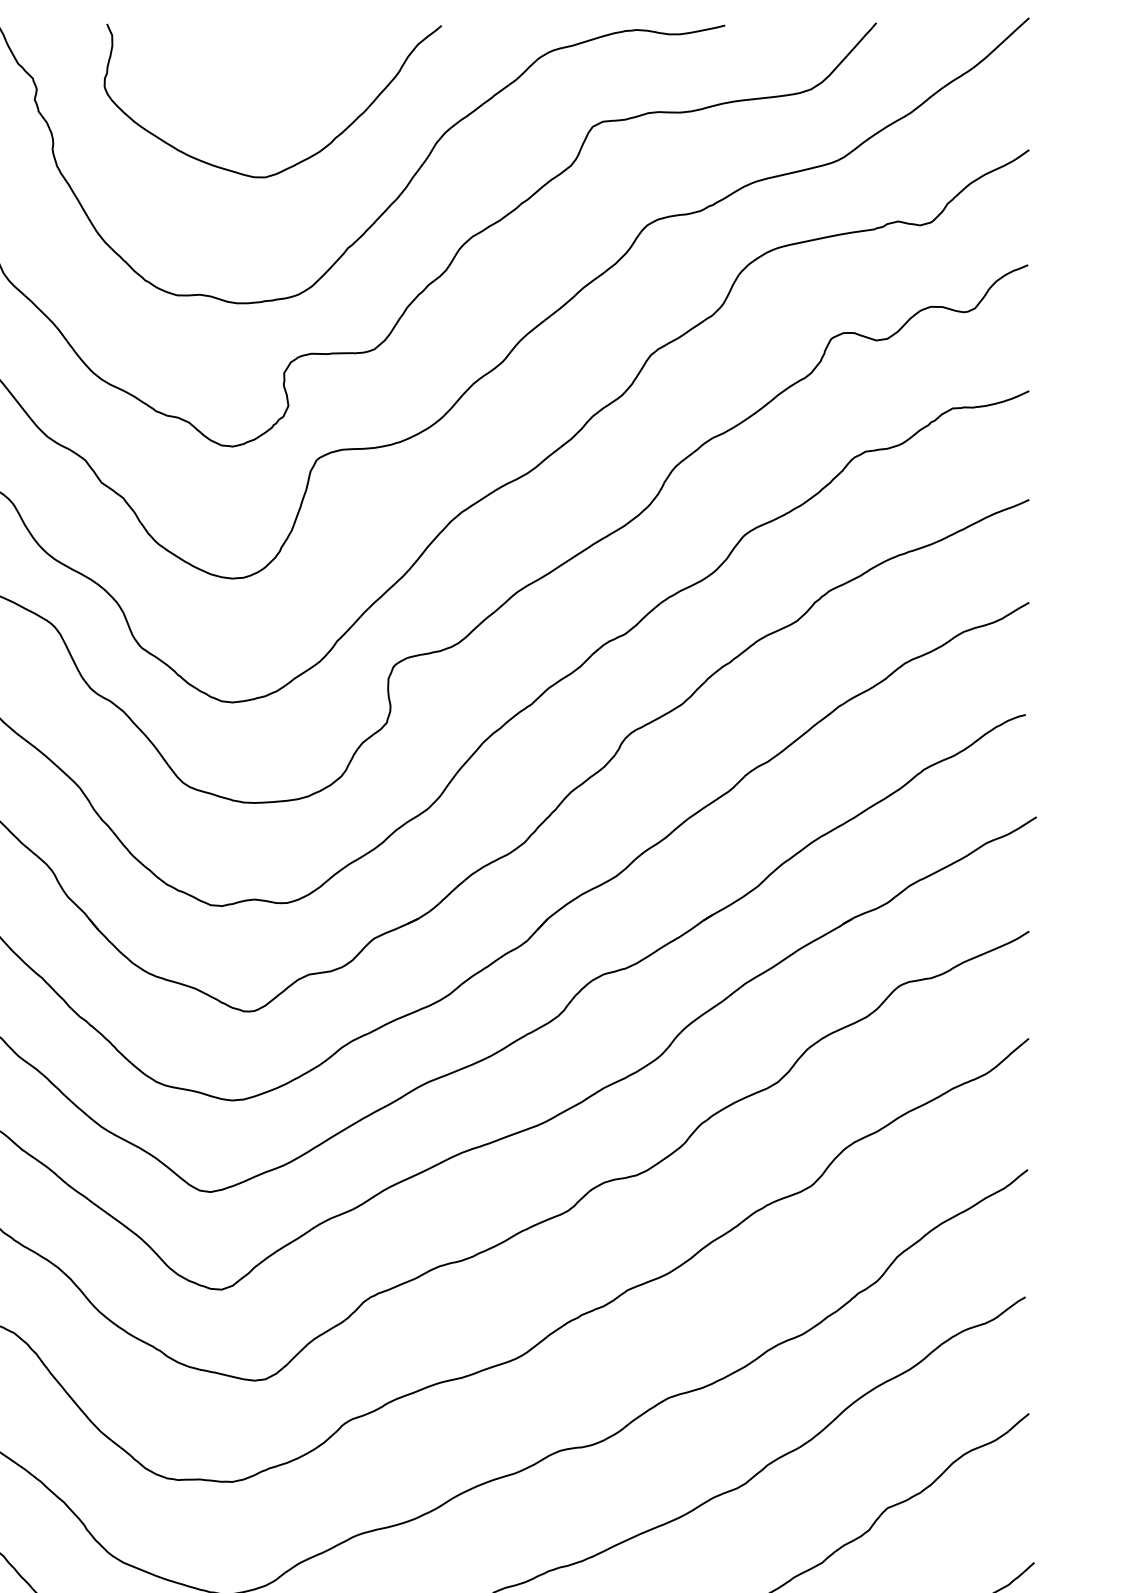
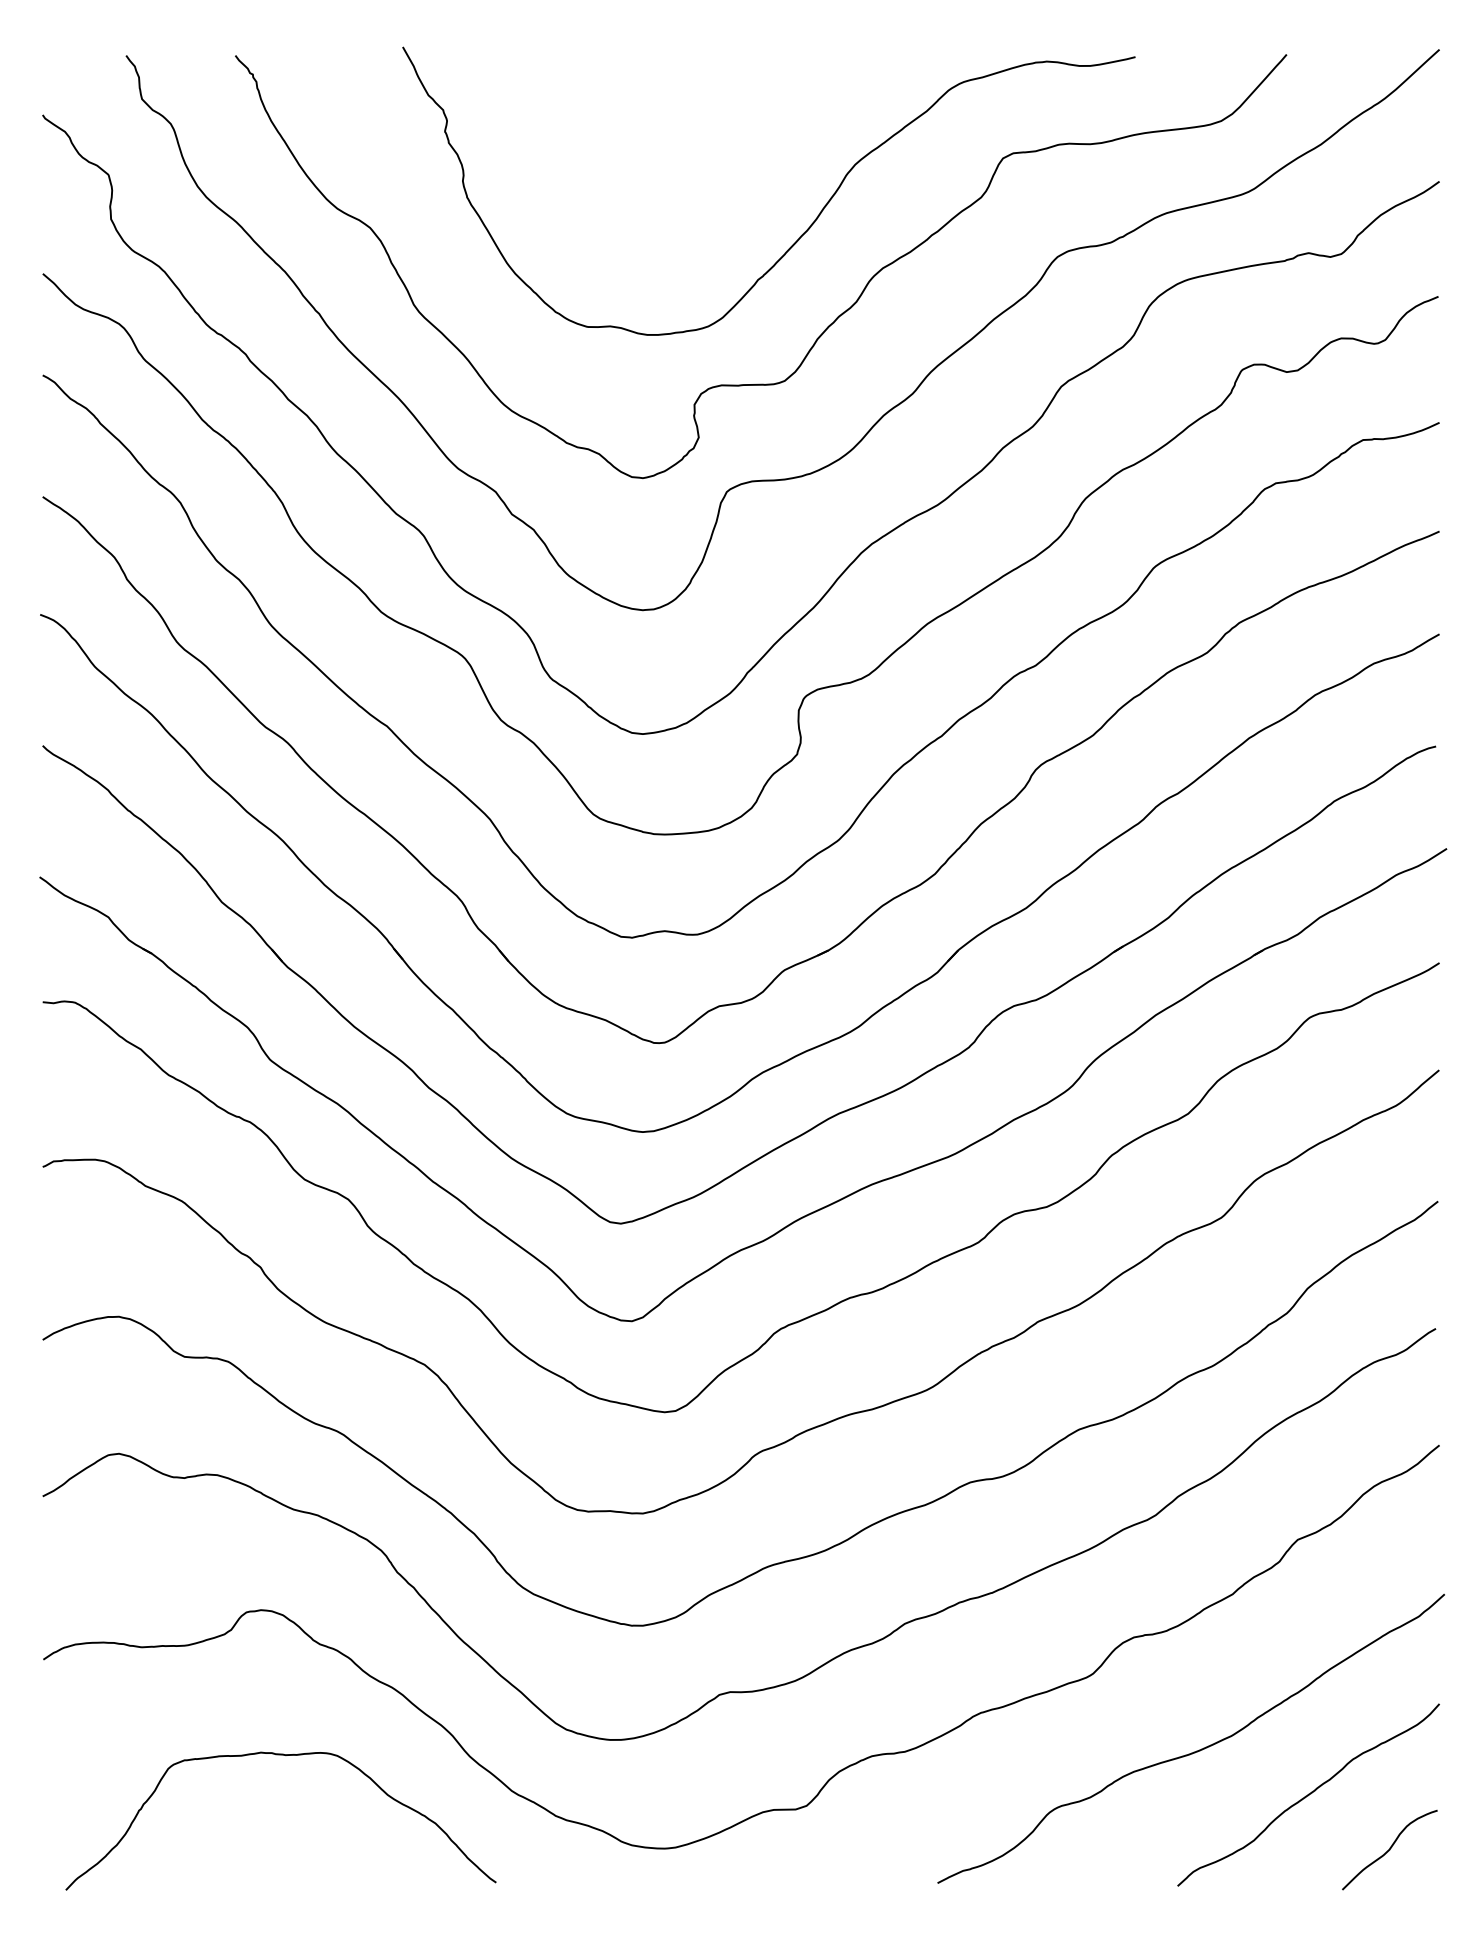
curve: (303, 159) -> (713, 191), removed

